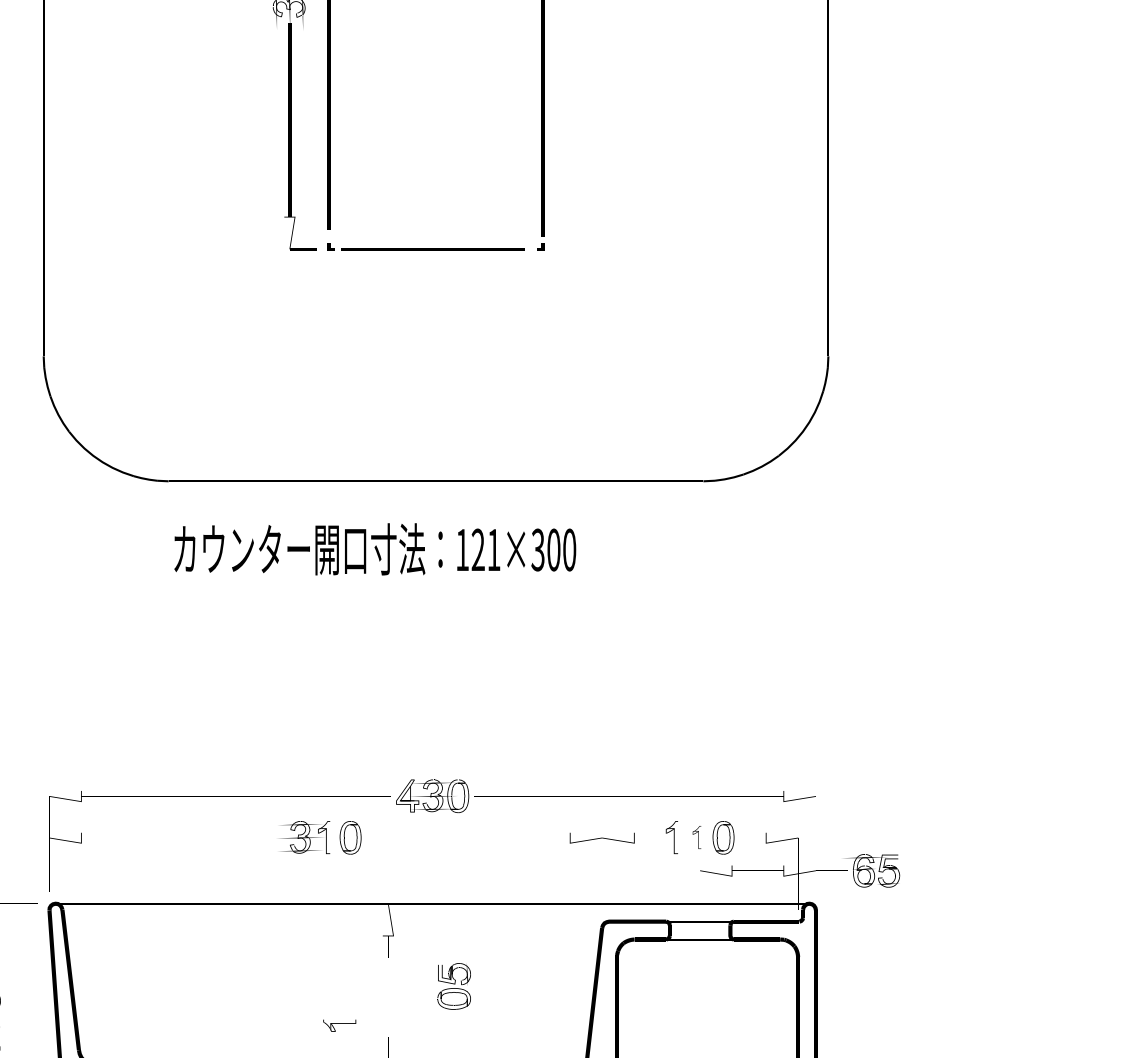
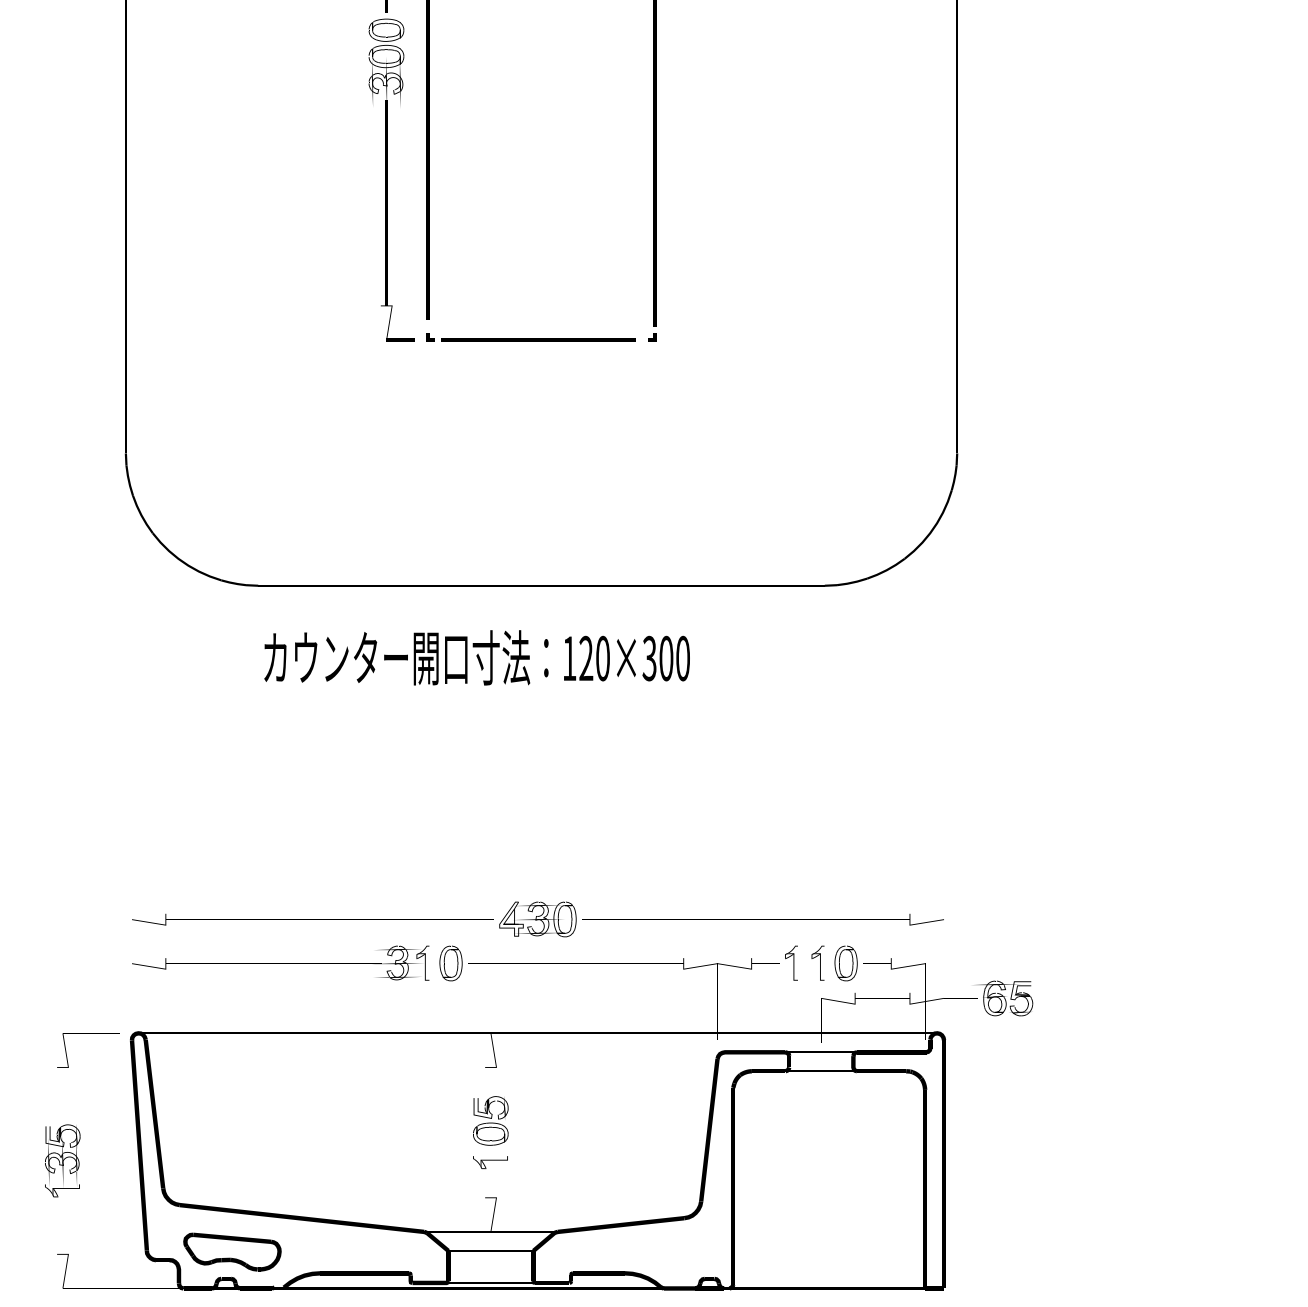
text: (493, 549) -> (602, 658), 121×300 -> 120×300
part: (696, 836) -> (817, 962), size x1.43
part: (453, 986) -> (490, 1120), moved
part: (339, 1025) -> (490, 1162), moved

